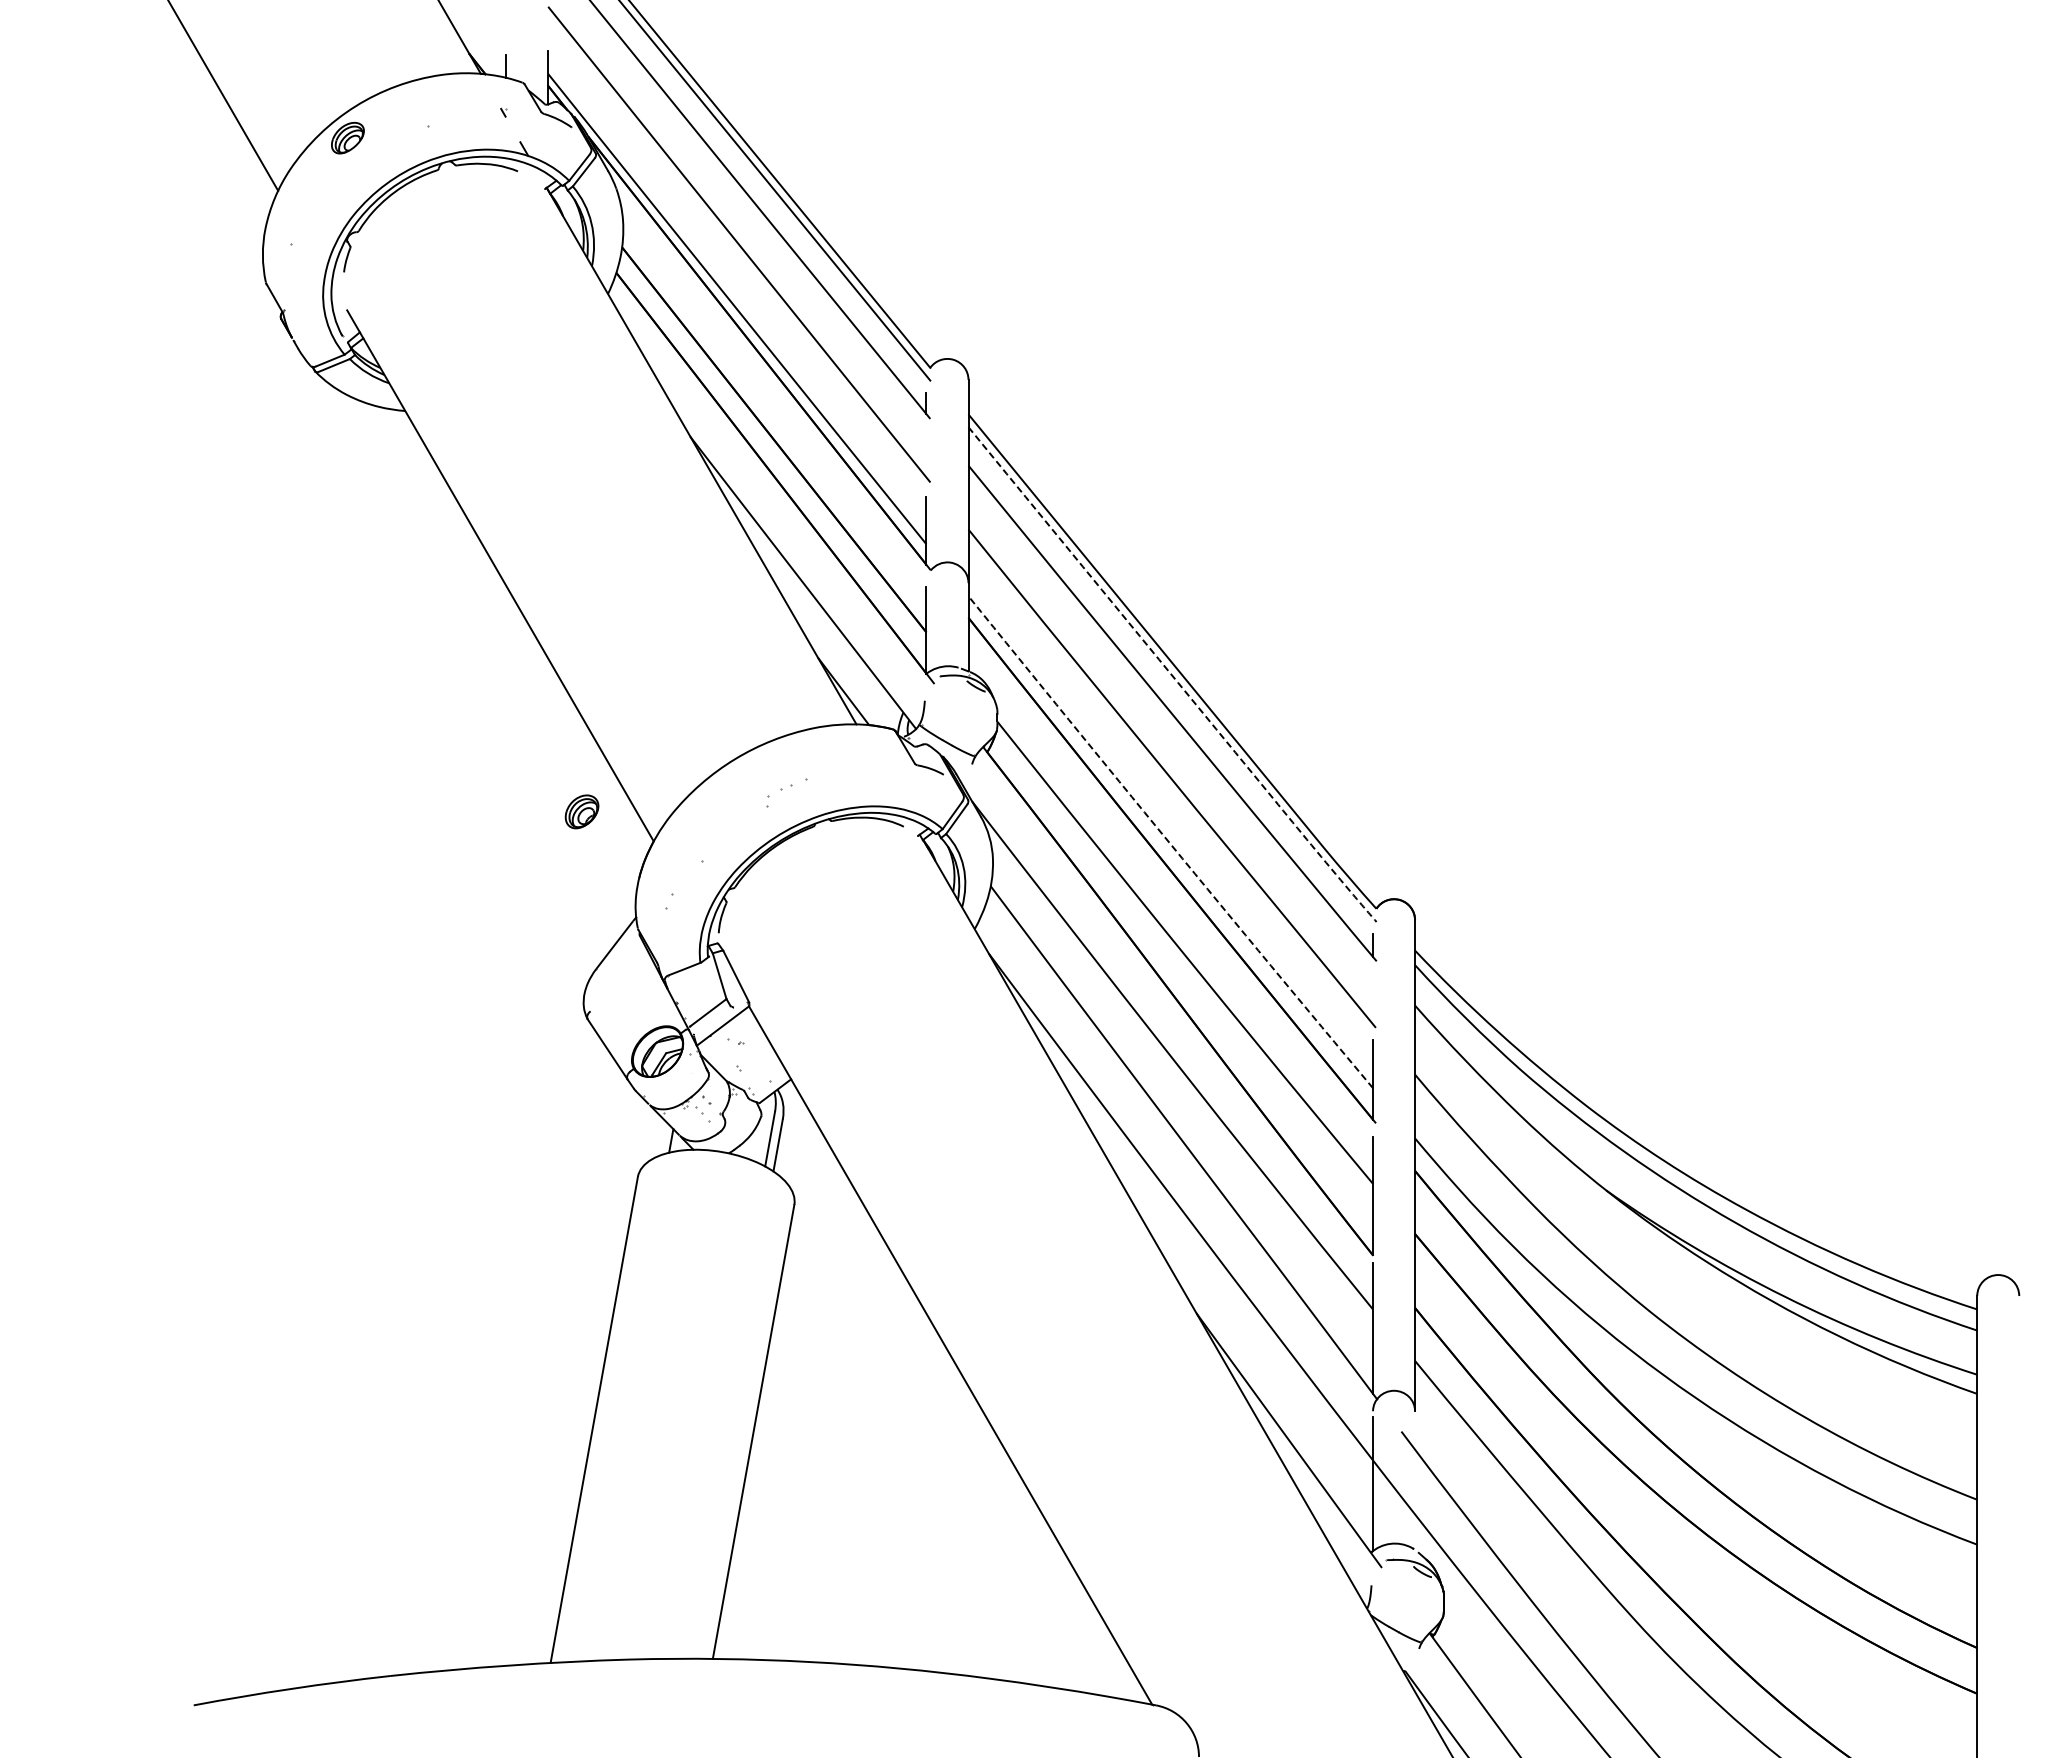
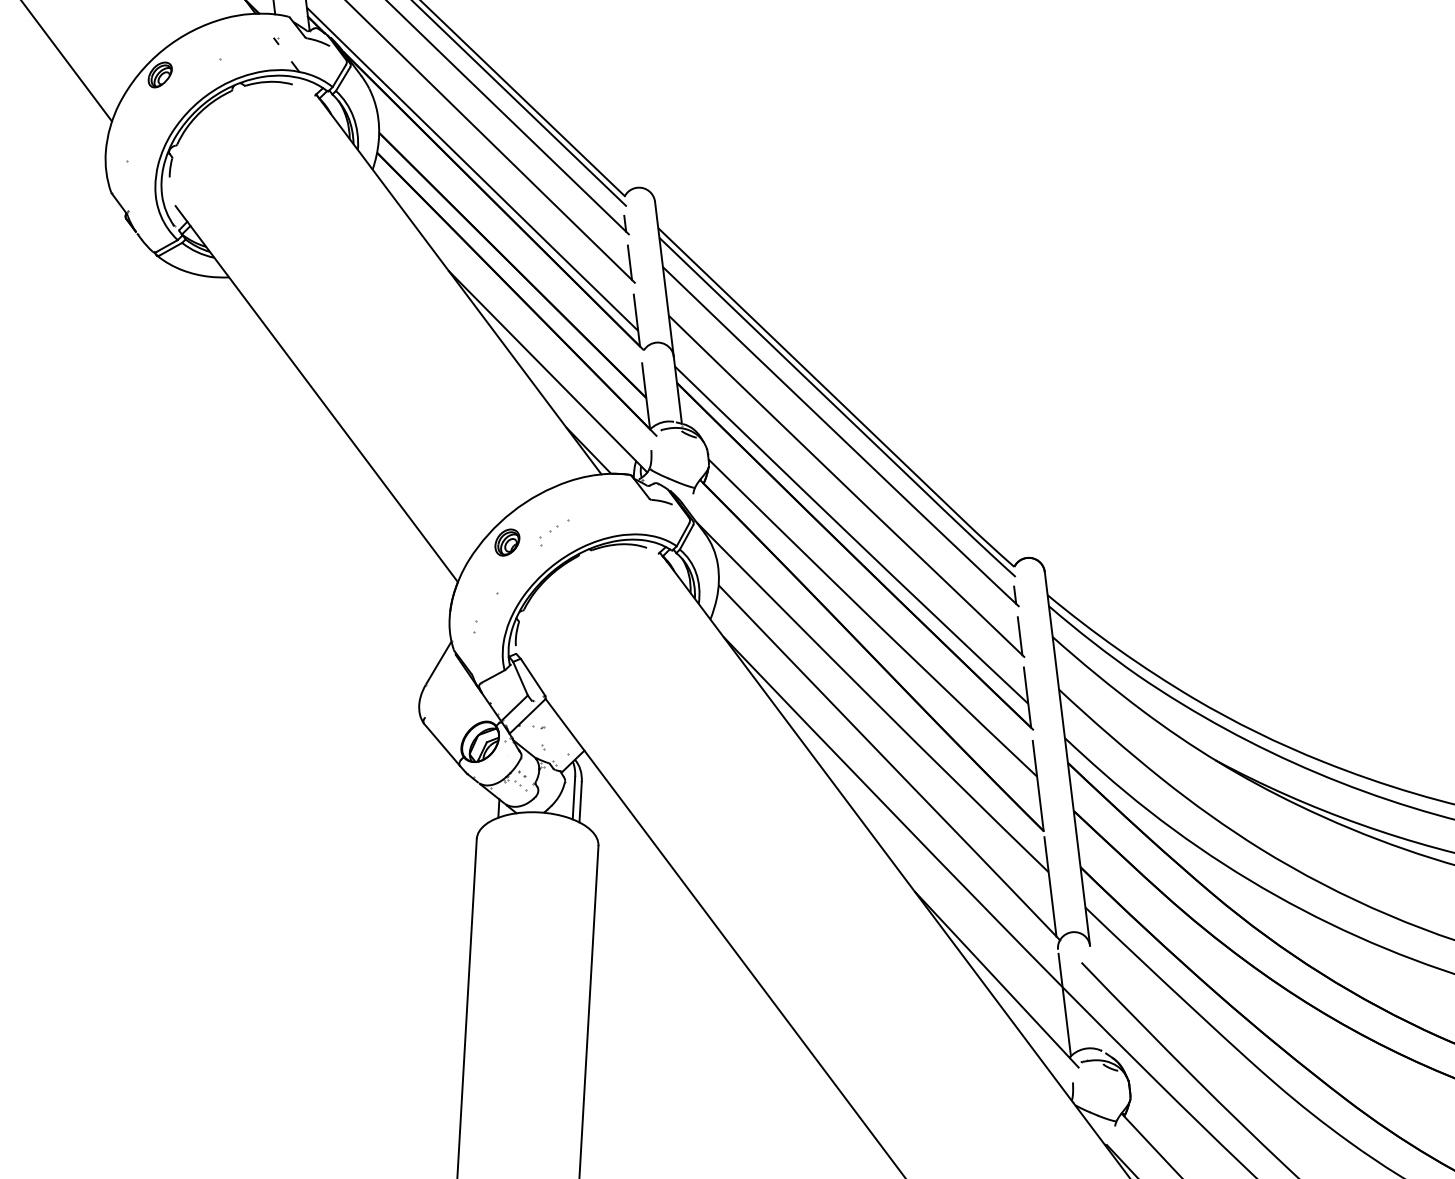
line: (926, 454) -> (629, 262), added
line: (1176, 680) -> (841, 411), dashed -> solid
part: (581, 811) -> (506, 542), moved
line: (1169, 843) -> (850, 536), dashed -> solid
line: (1373, 999) -> (1020, 636), added

